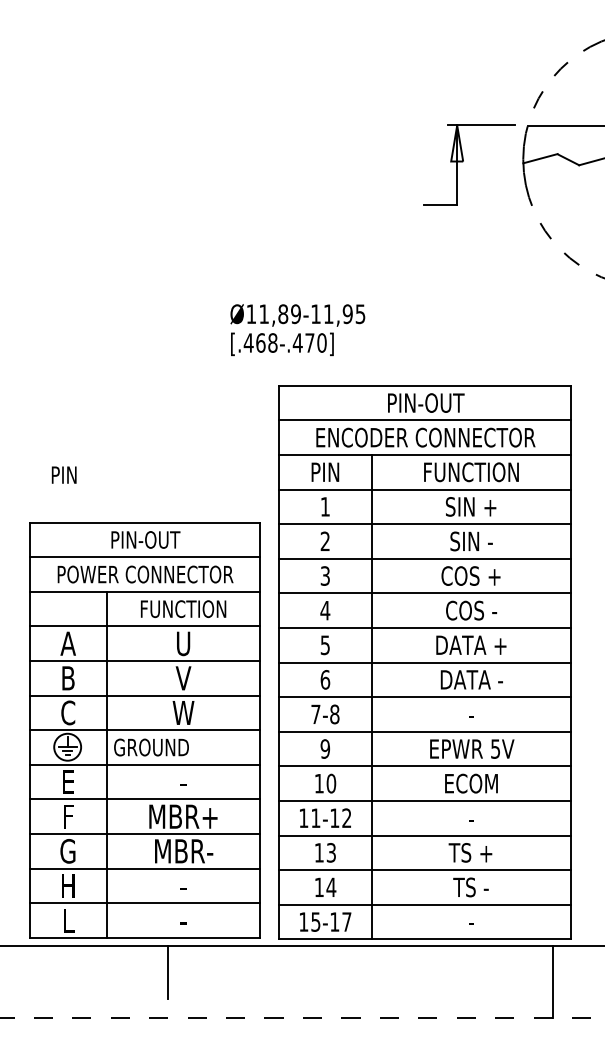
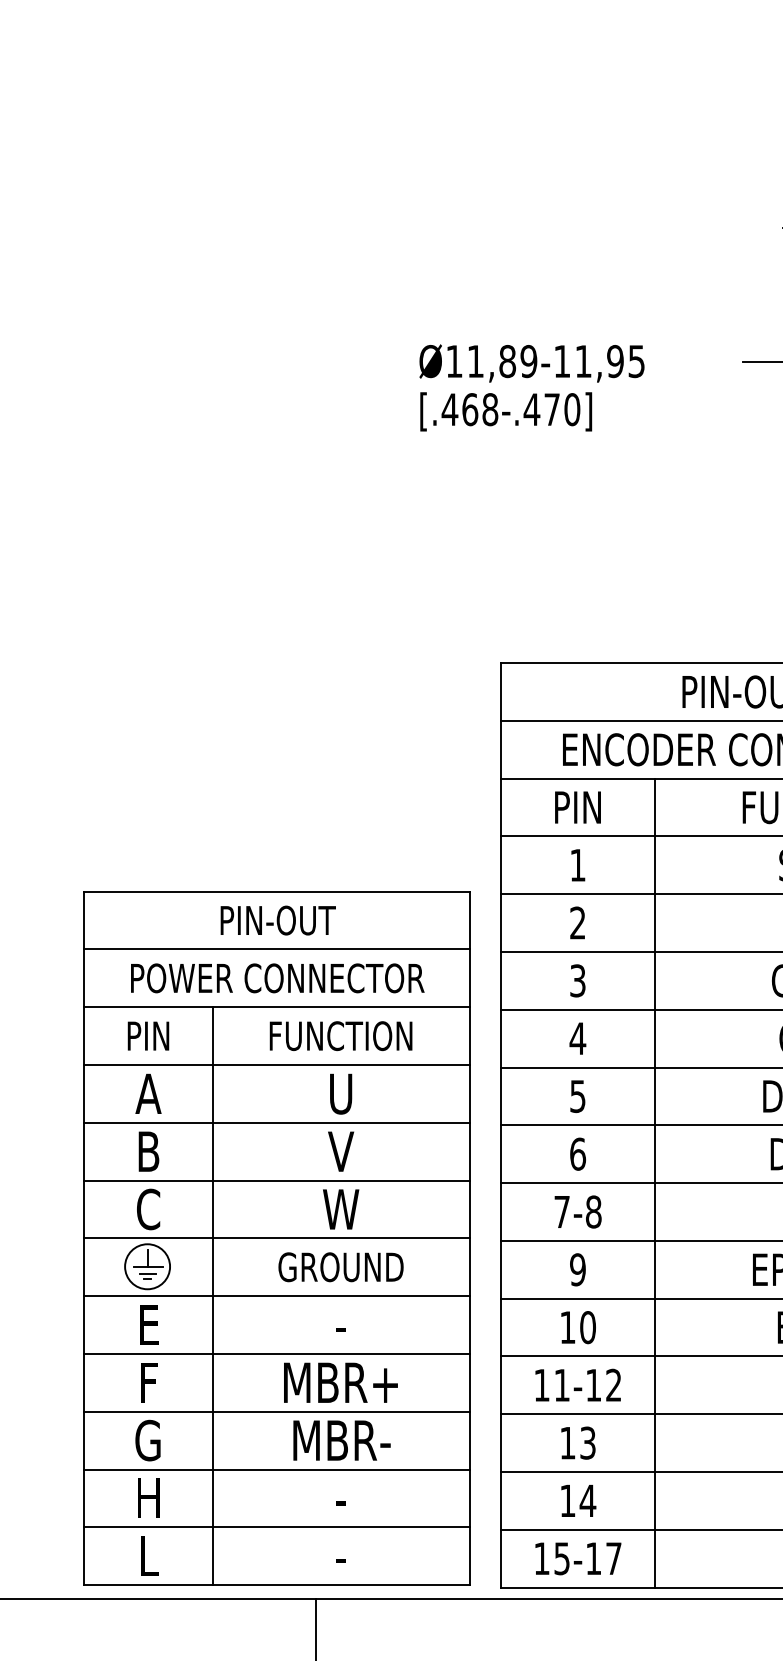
text: (297, 330) -> (531, 388), moved
text: (63, 474) -> (147, 1035), moved
text: (151, 747) -> (341, 1267), moved

